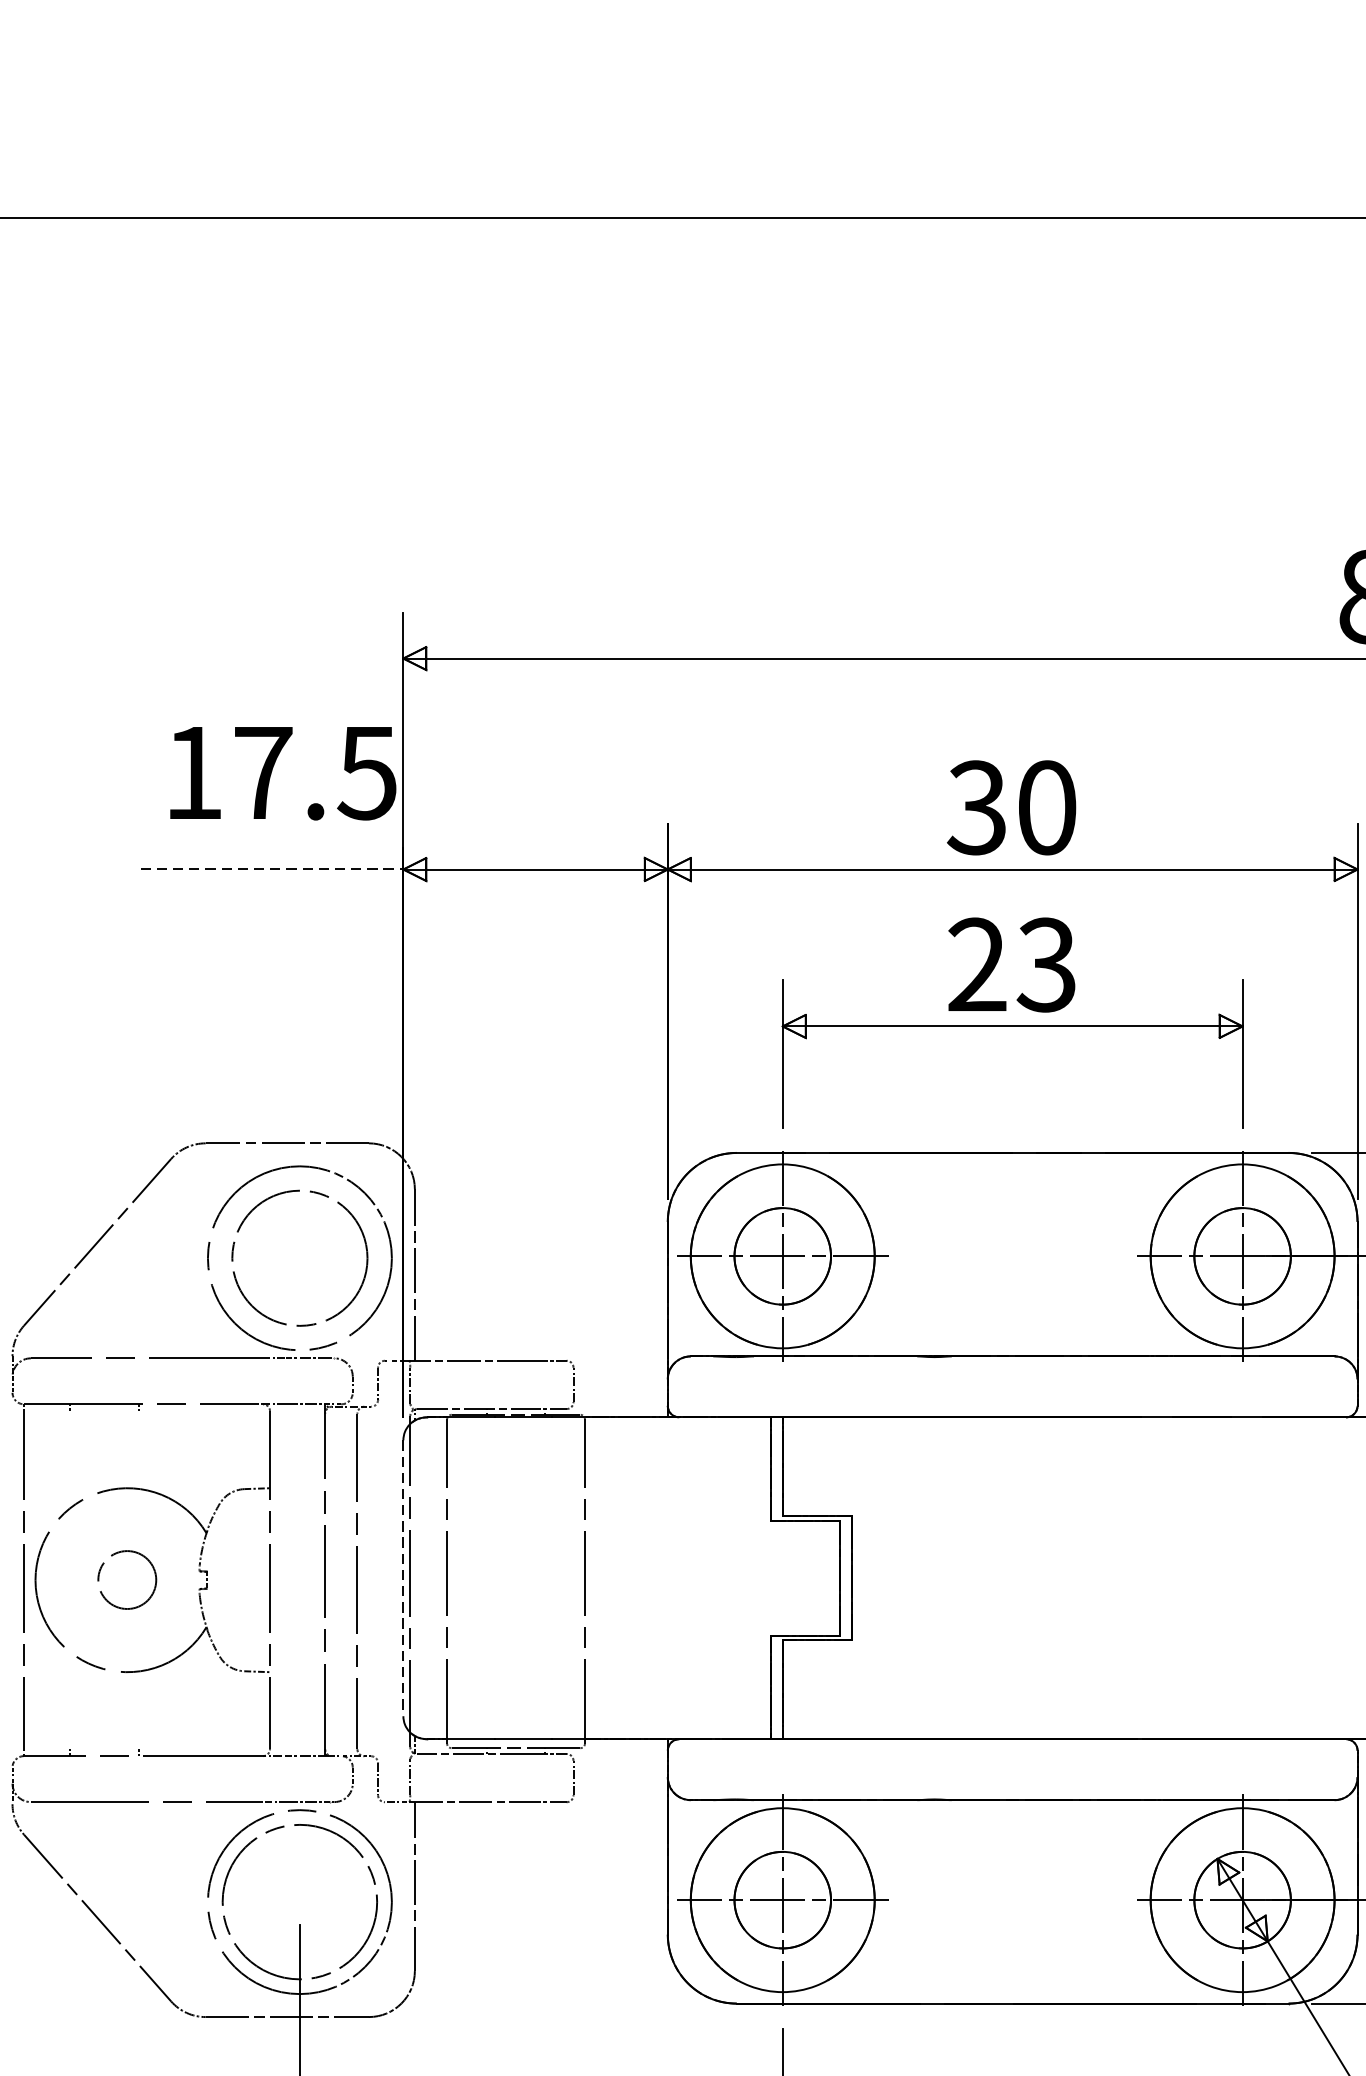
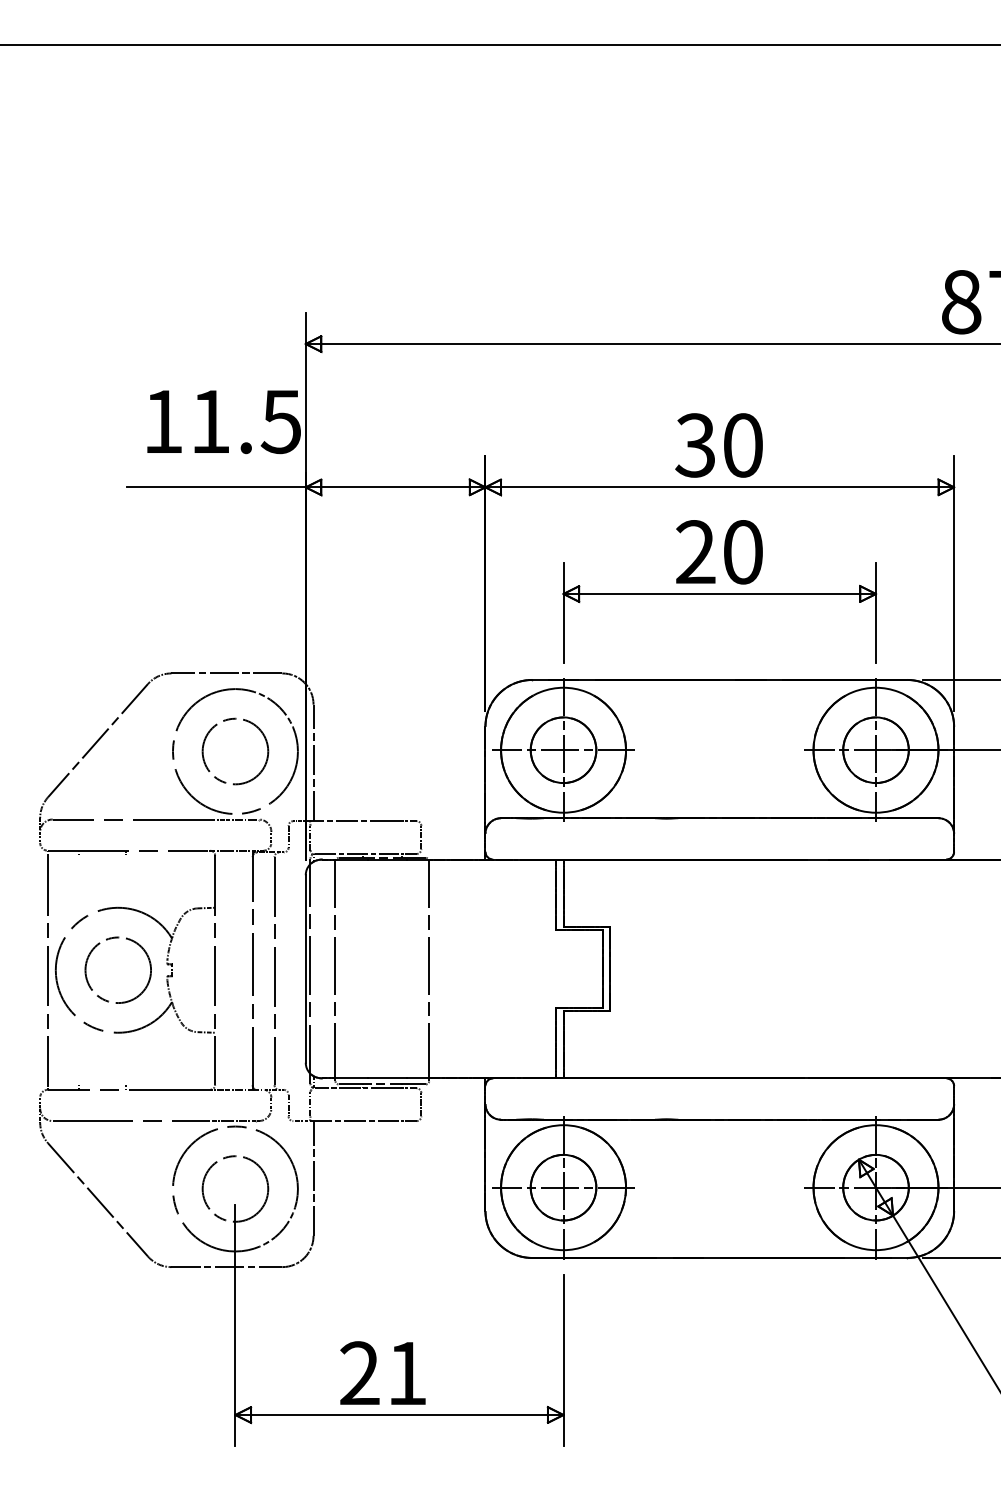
text: (263, 772) -> (210, 421), 17.5 -> 11.5
line: (272, 868) -> (216, 486), dashed -> solid
text: (1046, 965) -> (742, 552), 23 -> 20
circle: (299, 1258) -> (235, 751), size x0.71
line: (402, 1577) -> (305, 968), dashed -> solid
circle: (126, 1579) -> (117, 969), size x1.67
circle: (299, 1901) -> (235, 1188), size x0.62

